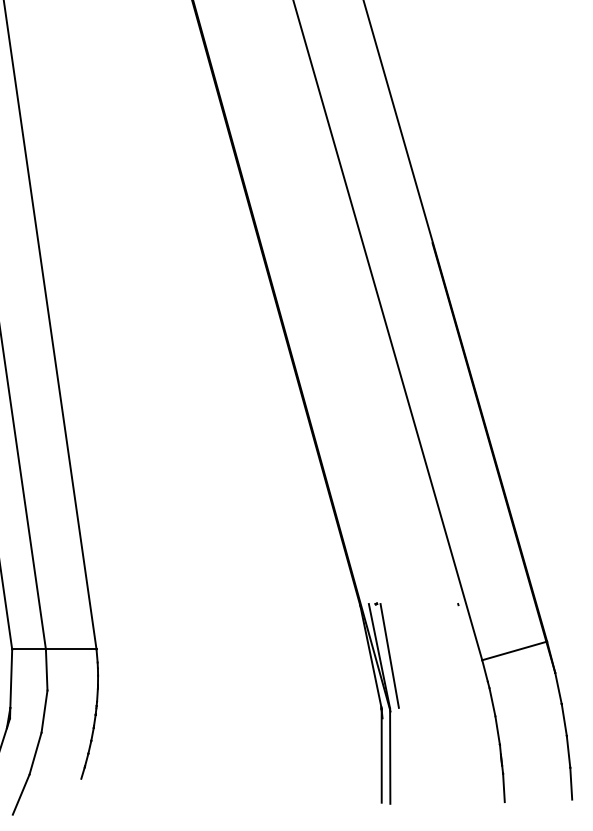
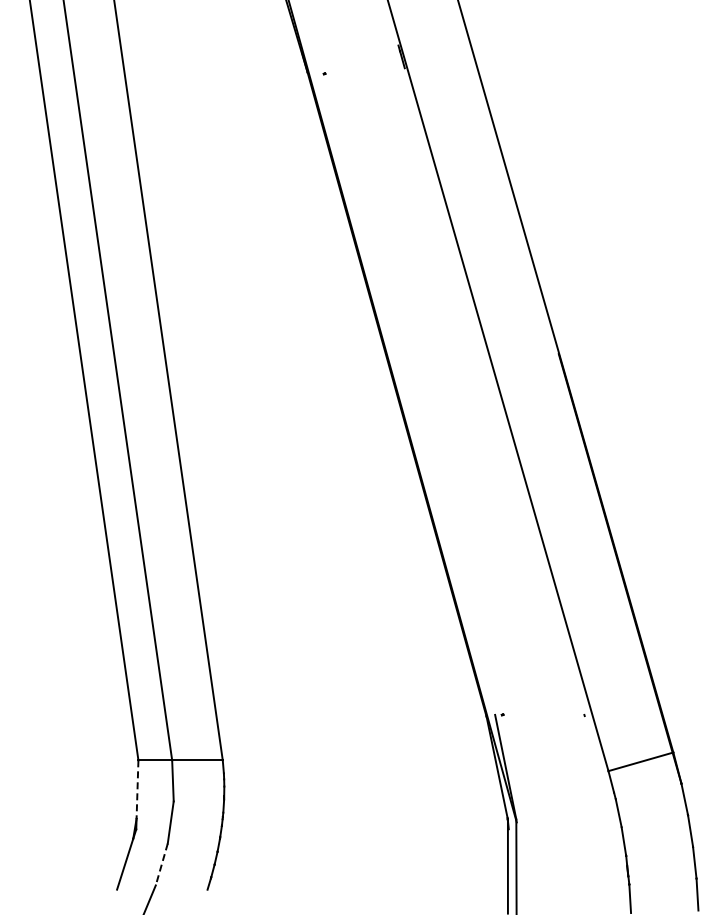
line: (389, 655) -> (515, 766), removed
line: (11, 679) -> (137, 790), solid -> dashed
line: (35, 753) -> (161, 864), solid -> dashed

